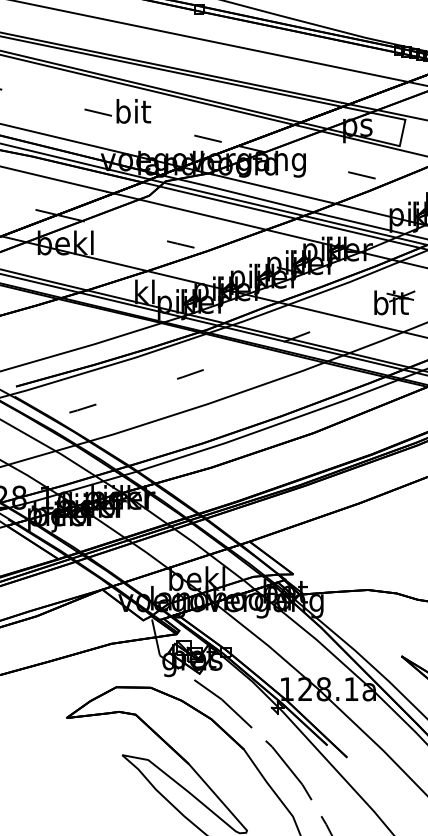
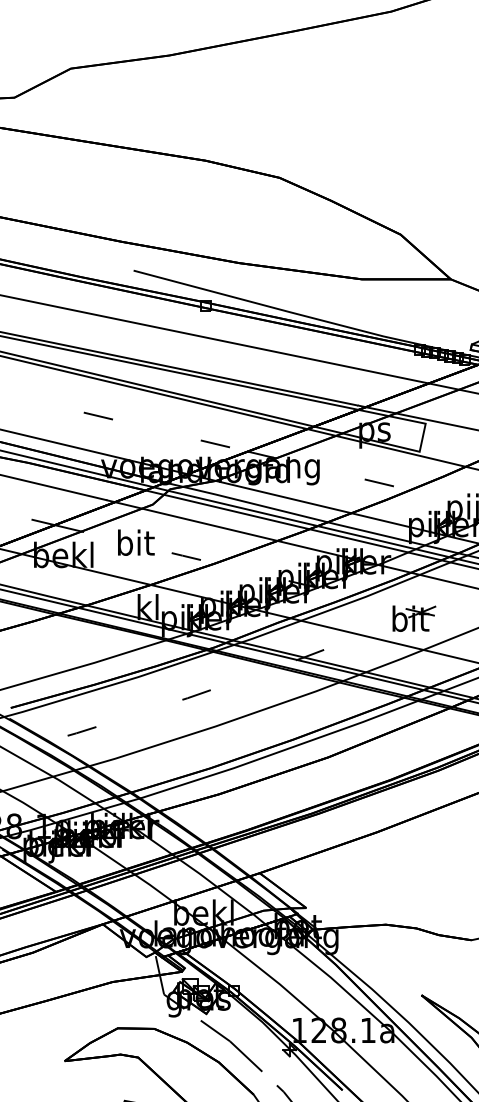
text: (134, 111) -> (136, 542), moved

